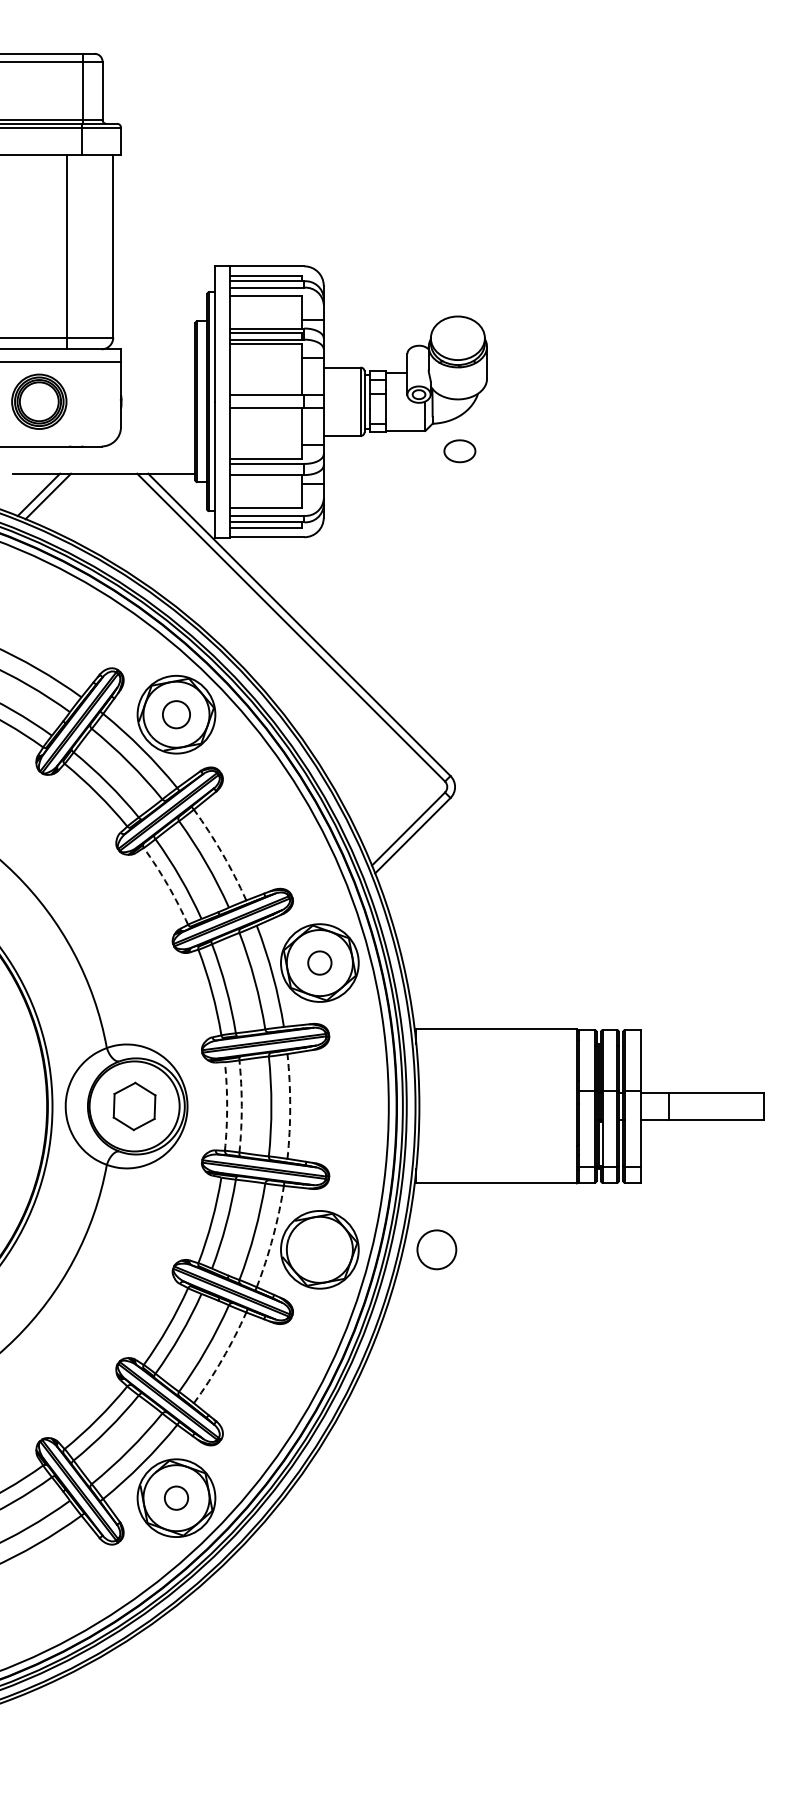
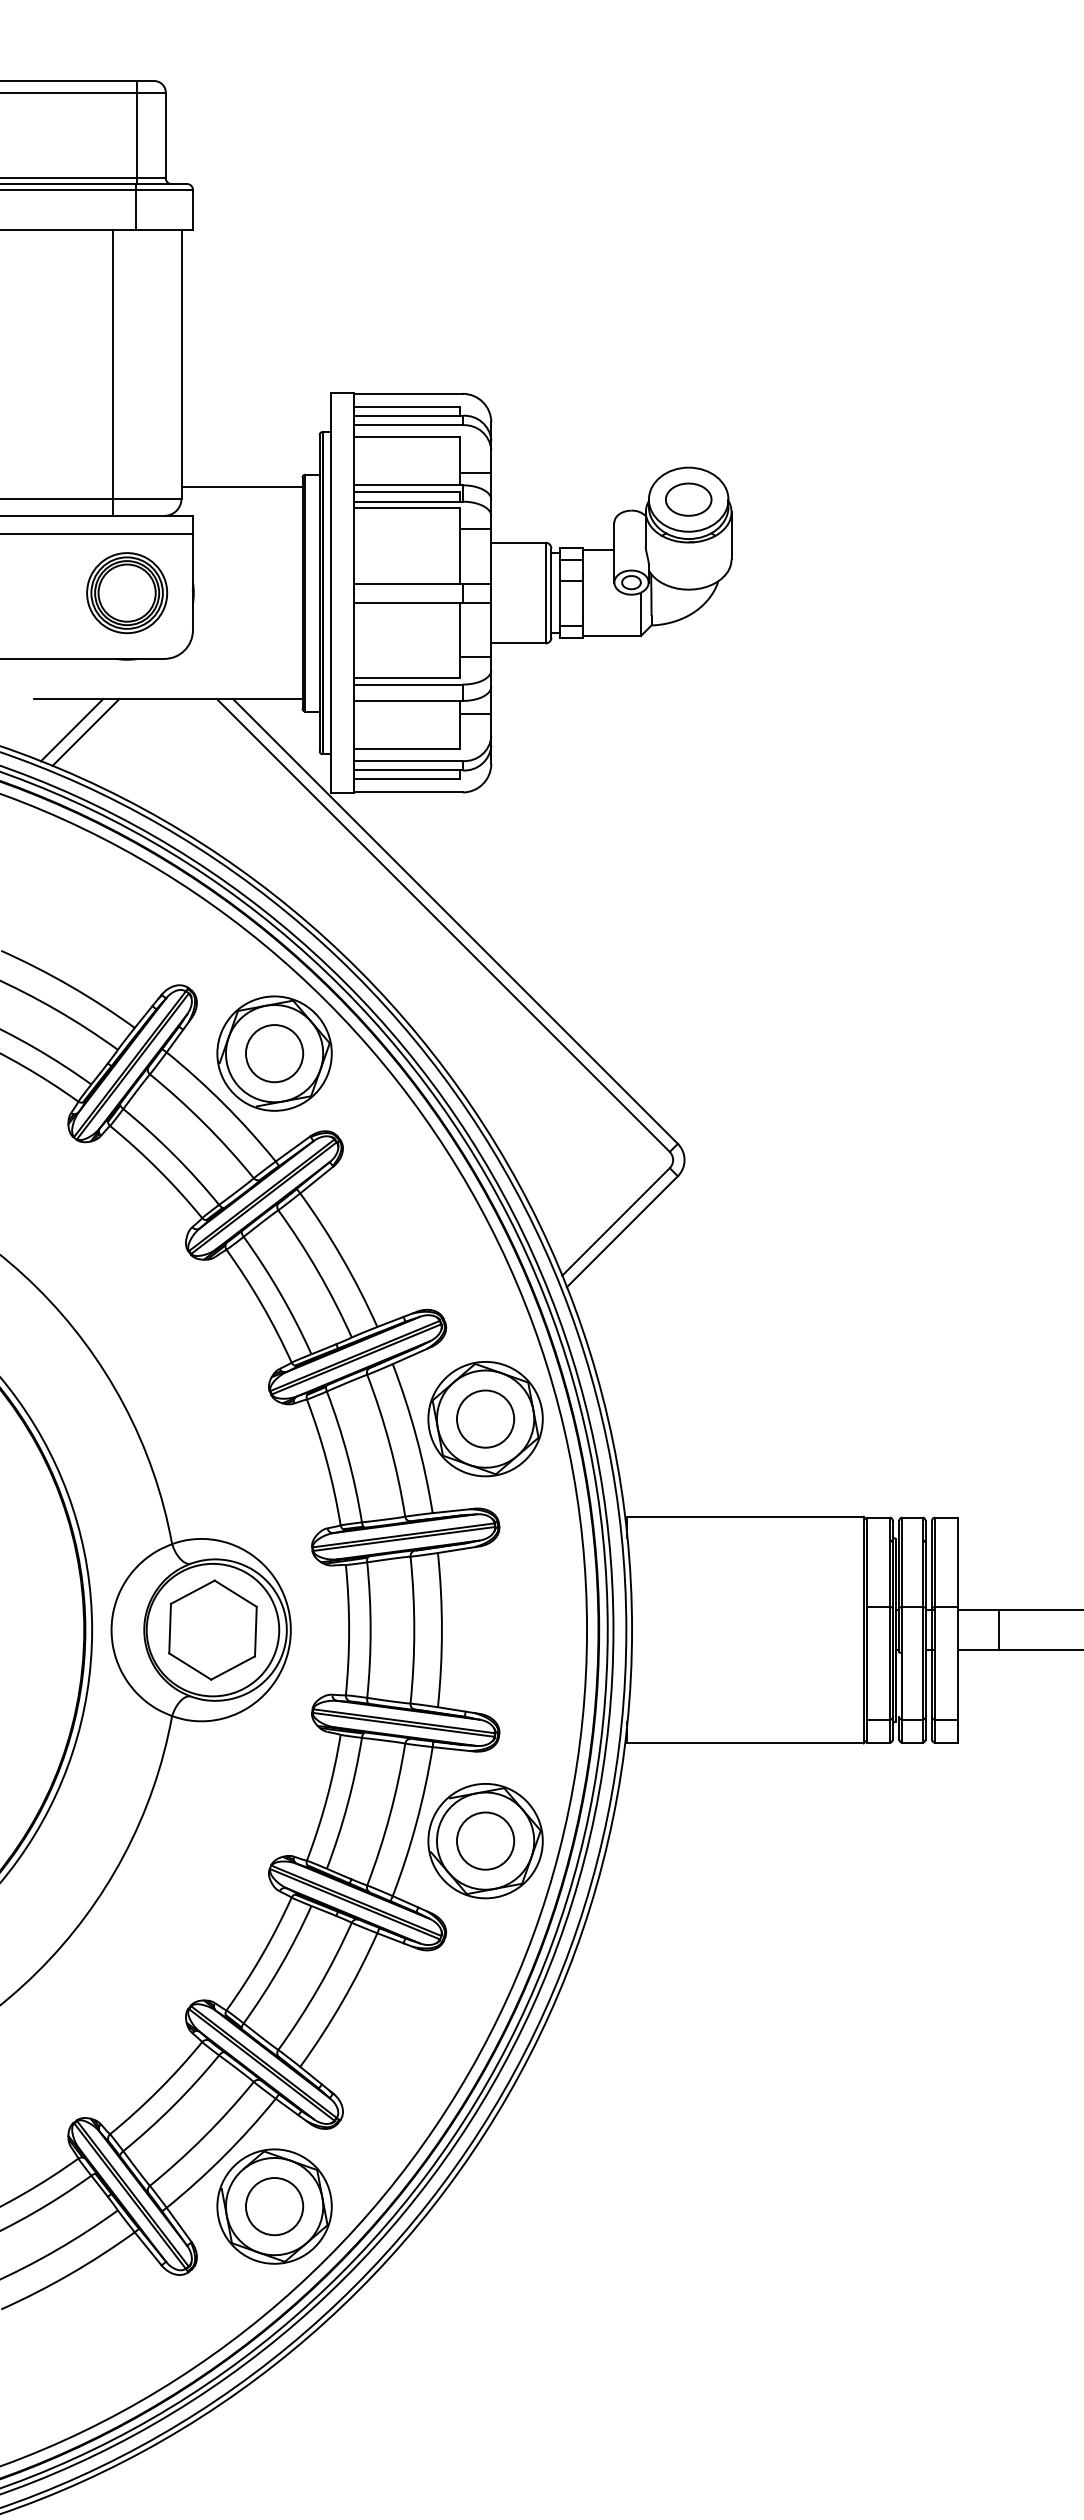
line: (154, 329) -> (242, 486), added
part: (39, 401) -> (127, 592), moved
part: (459, 451) -> (688, 499), moved
circle: (176, 714) -> (274, 1053), size x1.43
arc: (222, 853) -> (342, 1257), dashed -> solid
arc: (167, 885) -> (261, 1304), dashed -> solid
circle: (319, 962) -> (485, 1418), size x1.67
part: (134, 1106) -> (212, 1630), size x1.43
arc: (227, 1106) -> (349, 1630), dashed -> solid
arc: (241, 1106) -> (370, 1630), dashed -> solid
arc: (290, 1106) -> (442, 1630), dashed -> solid
arc: (272, 1237) -> (415, 1822), dashed -> solid
circle: (436, 1249) -> (485, 1840), moved
arc: (222, 1359) -> (342, 2002), dashed -> solid
circle: (176, 1497) -> (274, 2205), size x1.67

